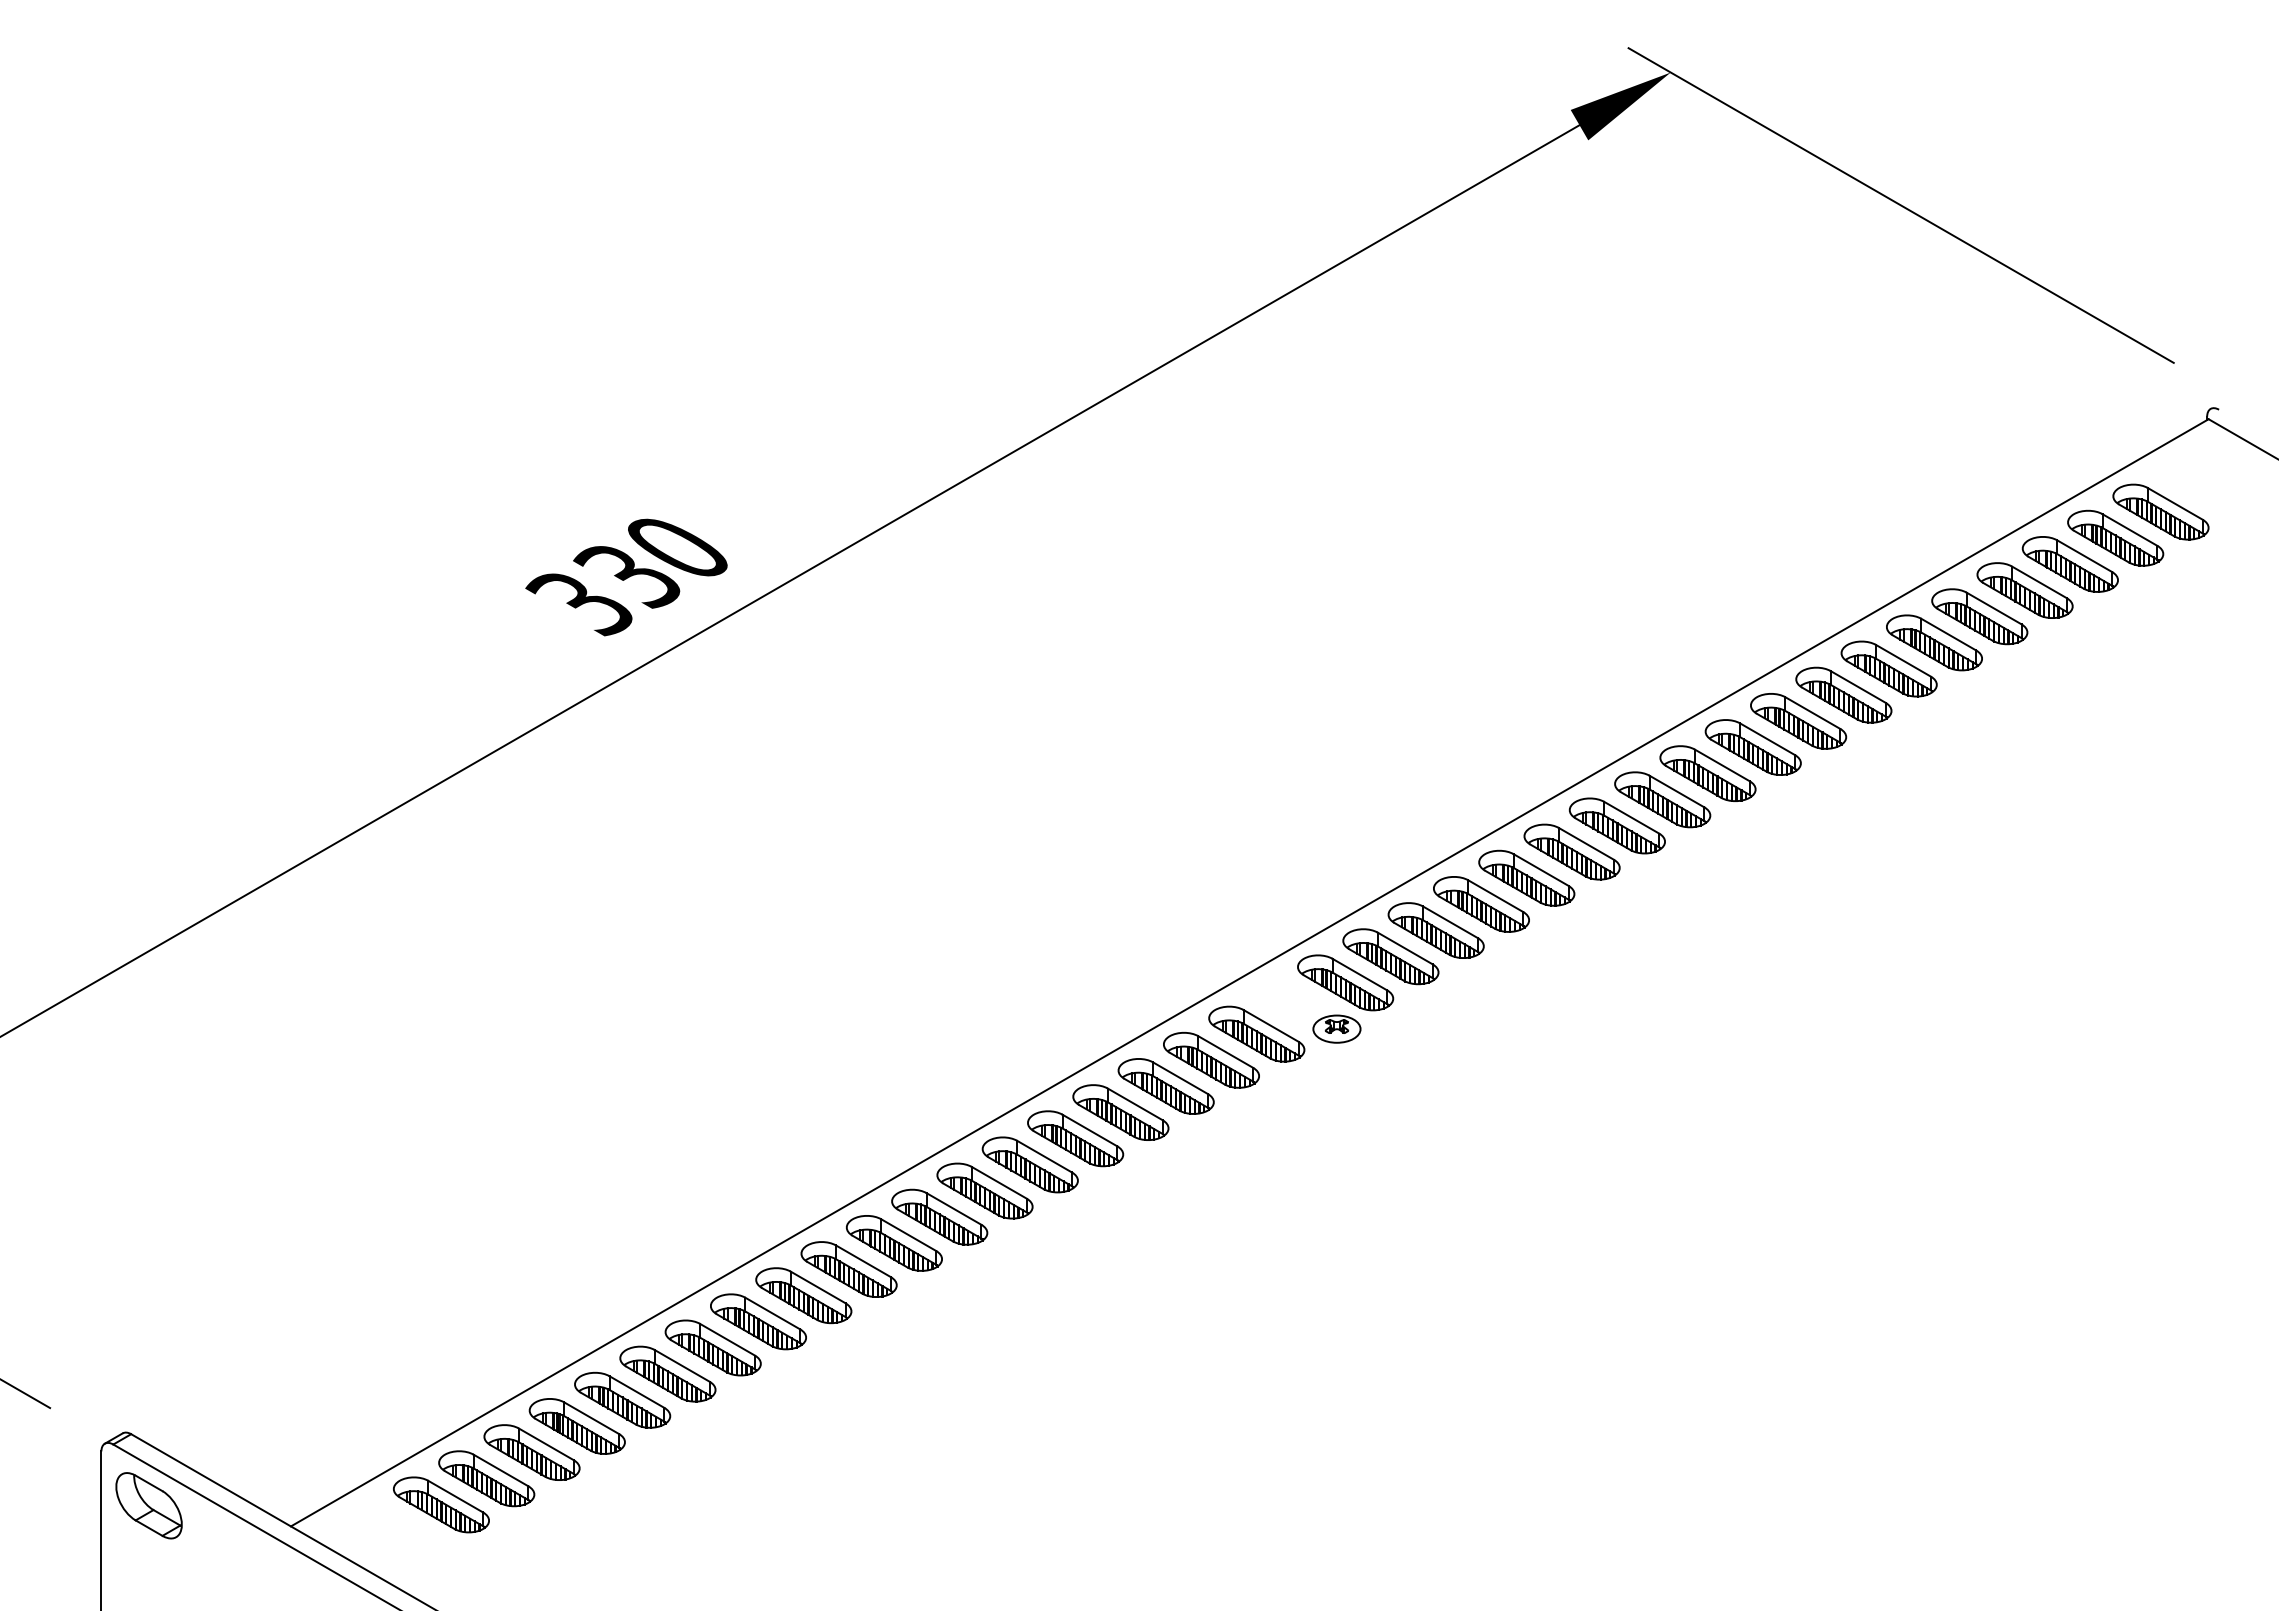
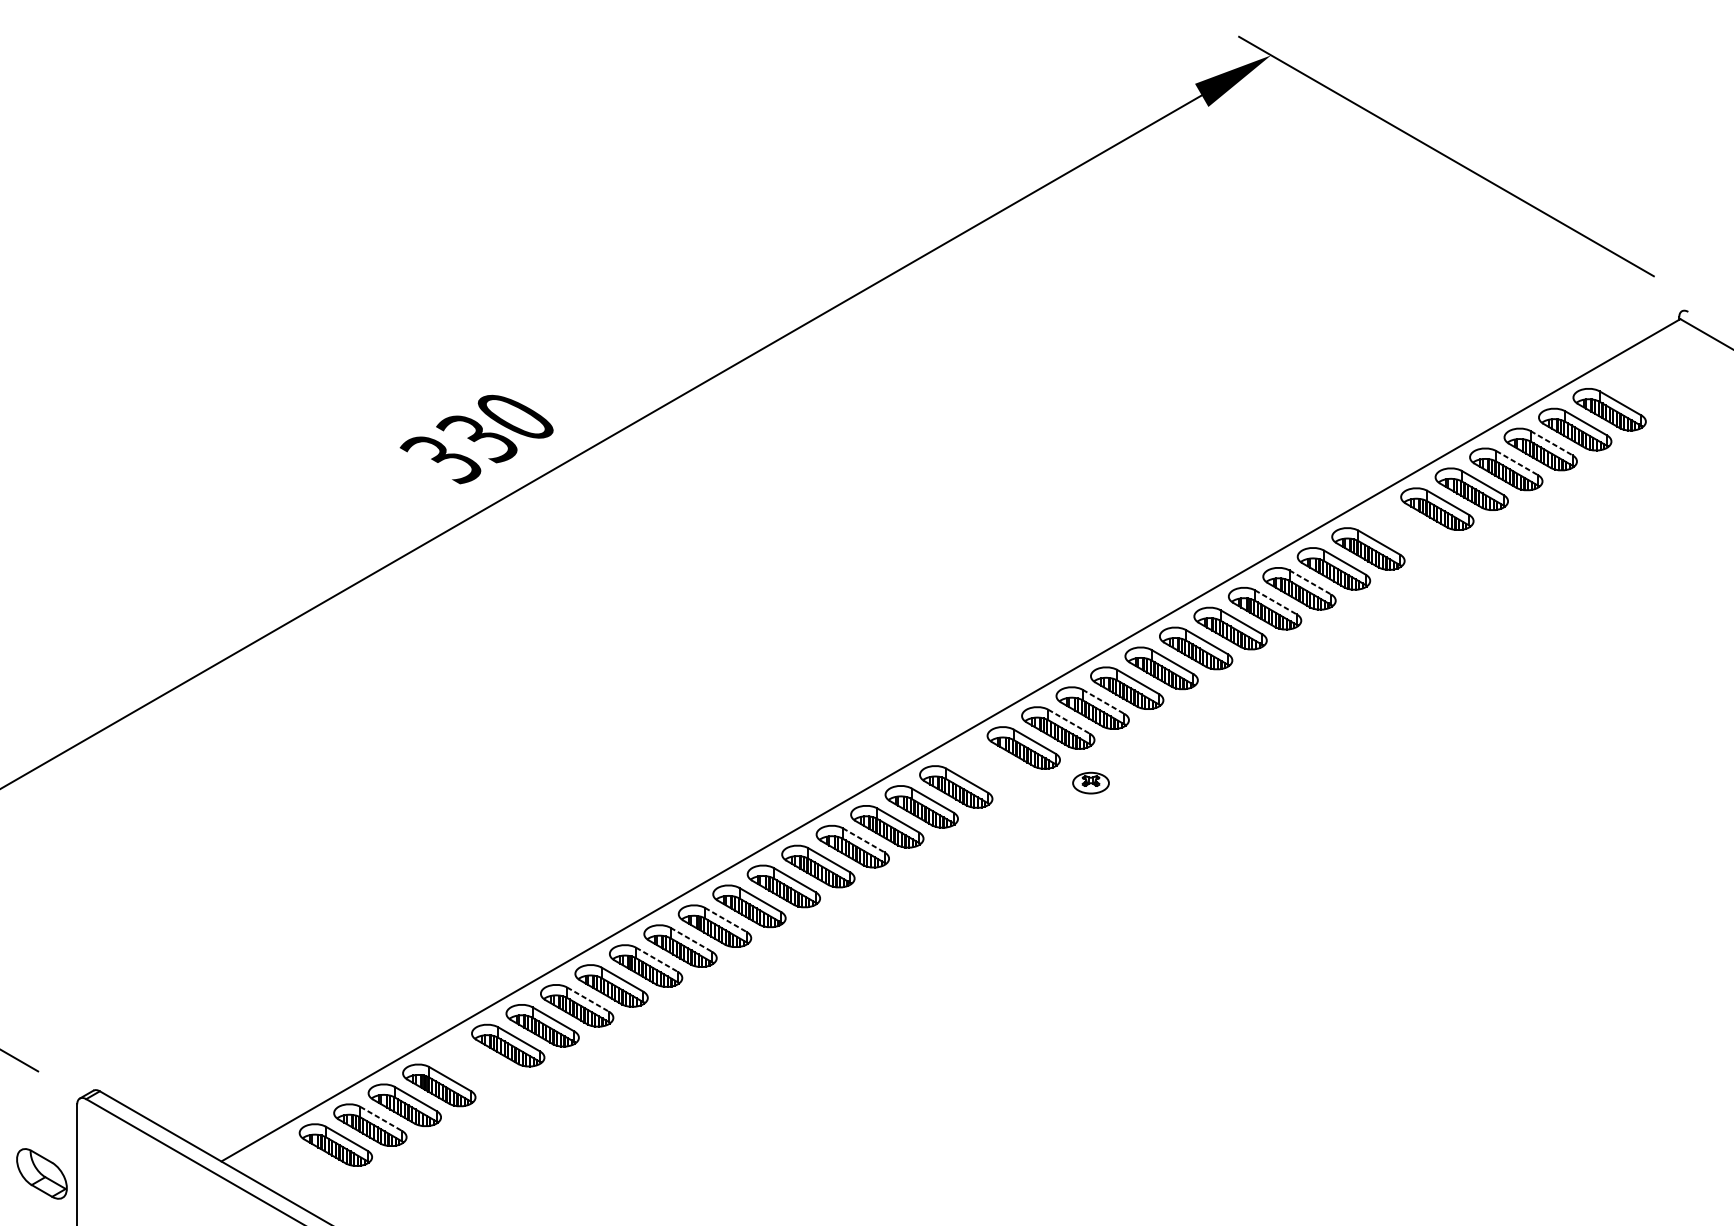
part: (2160, 511) -> (1643, 389), removed
line: (2039, 582) -> (1551, 443), solid -> dashed
line: (1994, 608) -> (1517, 463), solid -> dashed
part: (1843, 694) -> (1402, 528), removed
line: (1722, 765) -> (1310, 582), solid -> dashed
line: (1677, 791) -> (1276, 602), solid -> dashed
line: (1450, 922) -> (1103, 702), solid -> dashed
line: (1405, 948) -> (1069, 721), solid -> dashed
part: (1336, 1028) -> (1090, 782), moved
line: (1135, 1104) -> (863, 840), solid -> dashed
line: (954, 1208) -> (726, 919), solid -> dashed
line: (908, 1235) -> (691, 940), solid -> dashed
line: (863, 1261) -> (657, 959), solid -> dashed
line: (772, 1313) -> (587, 999), solid -> dashed
part: (622, 1399) -> (473, 1064), removed
line: (501, 1470) -> (381, 1118), solid -> dashed
part: (148, 1505) -> (41, 1173), moved

